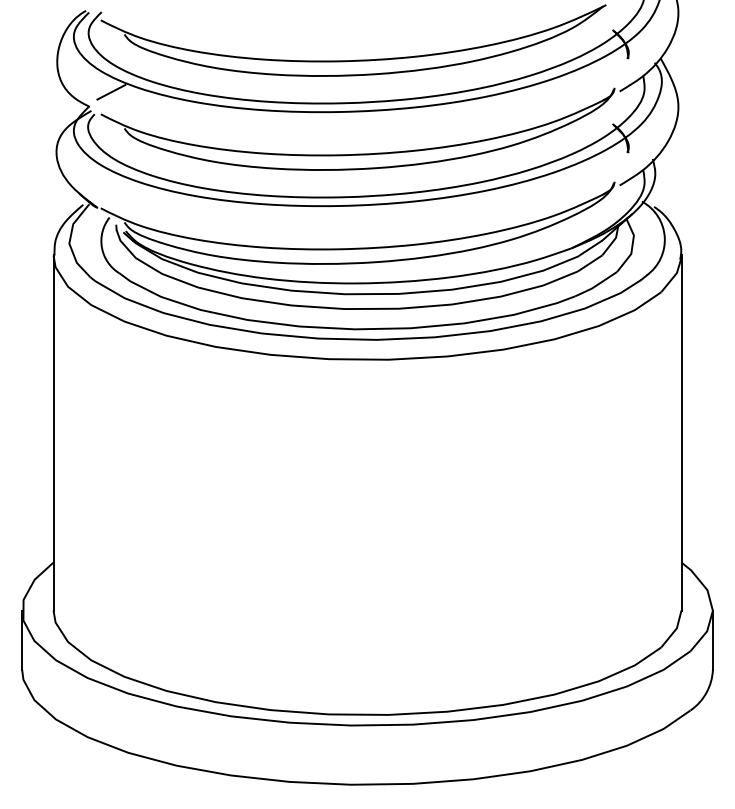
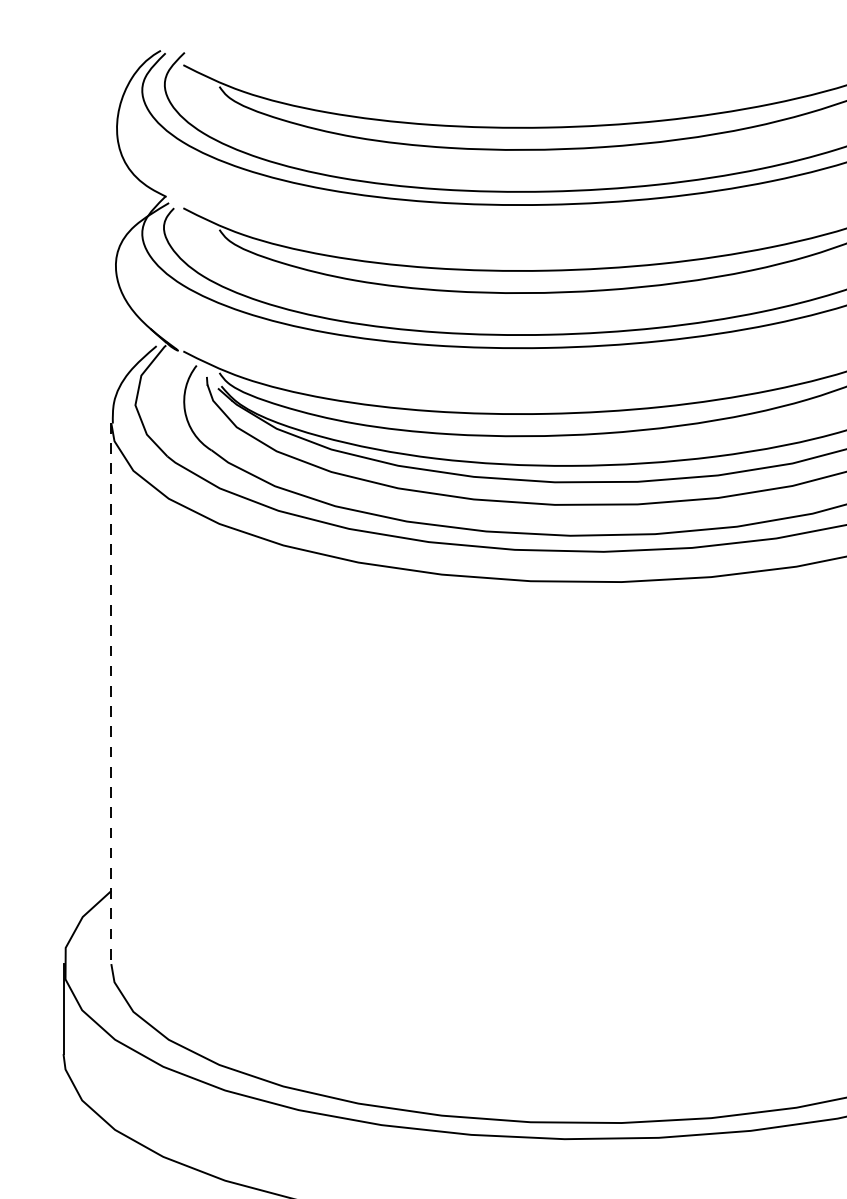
line: (111, 92) -> (199, 175), removed
line: (53, 432) -> (111, 692), solid -> dashed

